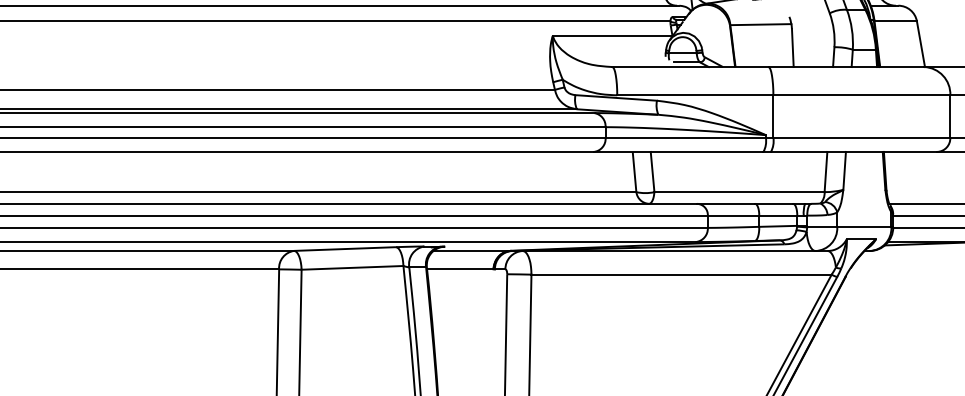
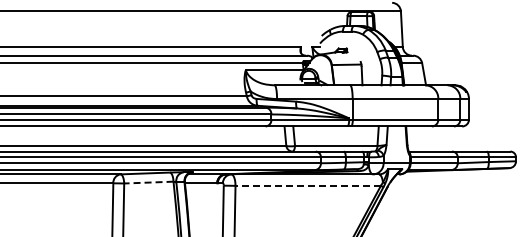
line: (351, 267) -> (148, 182), solid -> dashed
line: (682, 273) -> (308, 185), solid -> dashed

